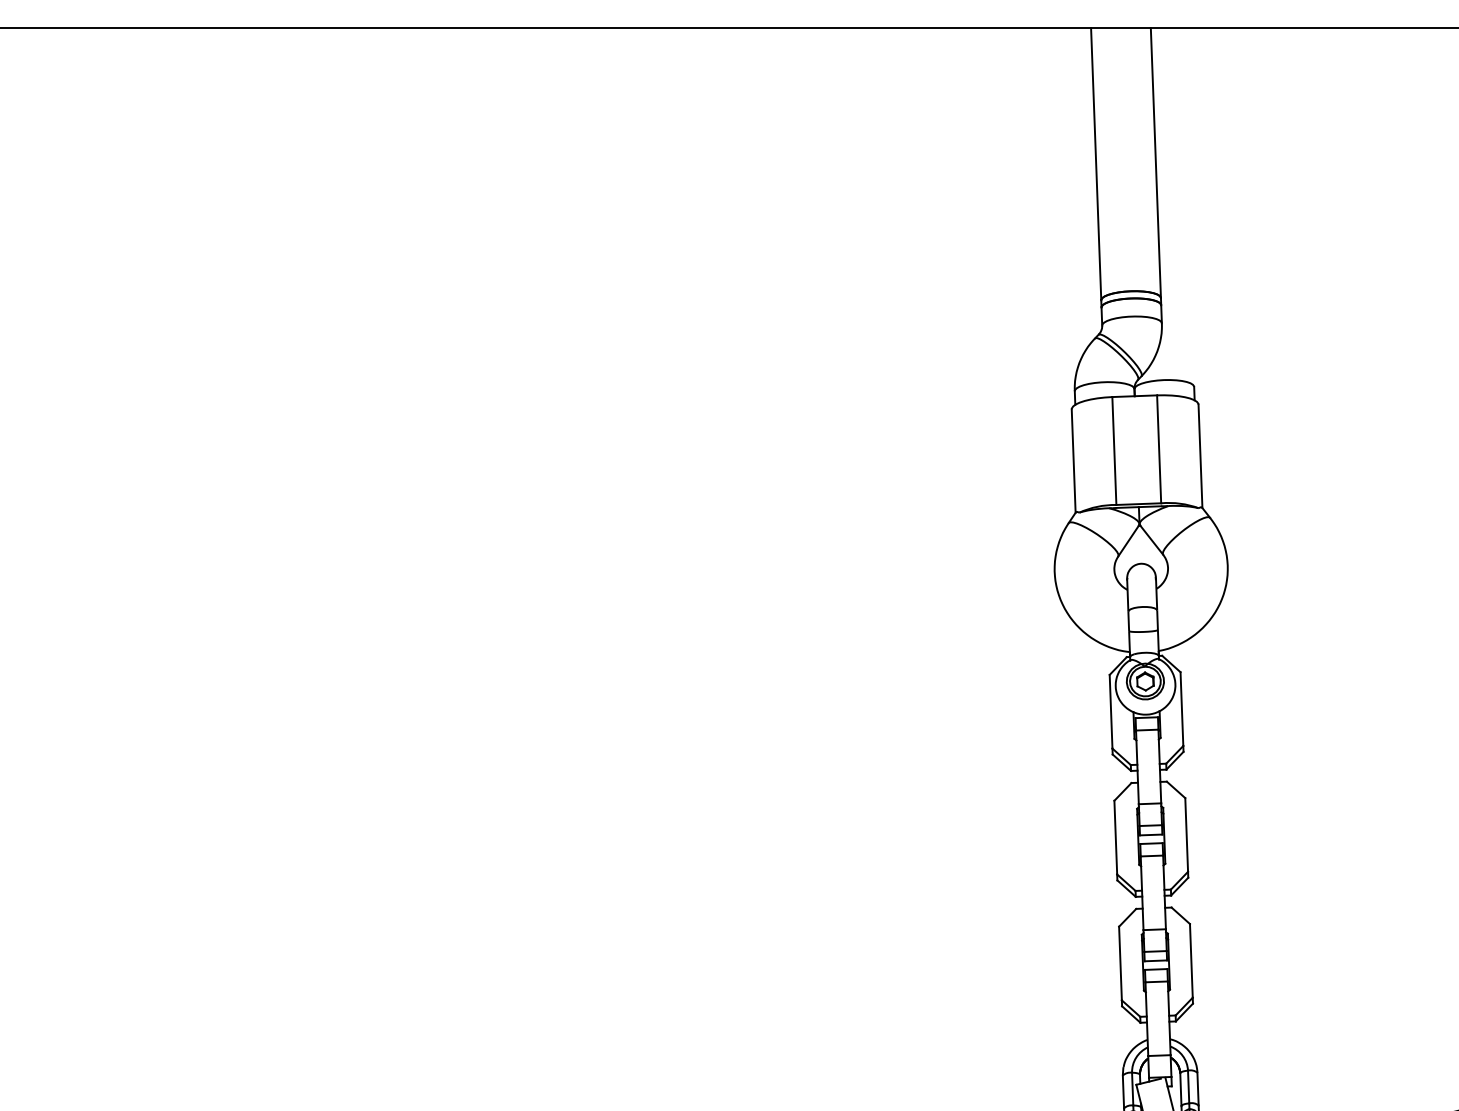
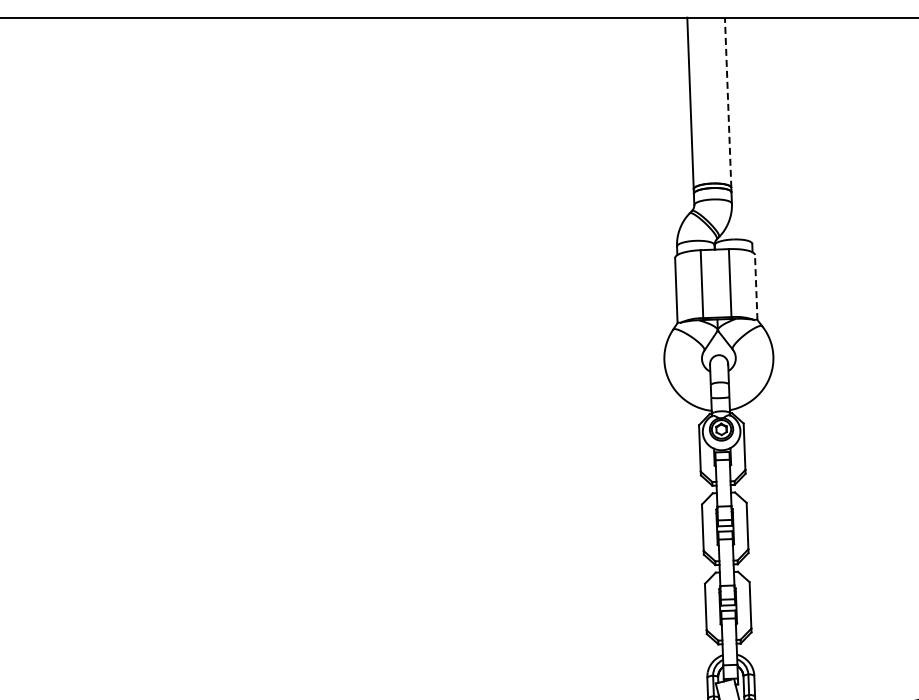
line: (1156, 162) -> (728, 102), solid -> dashed
line: (1200, 456) -> (756, 287), solid -> dashed

